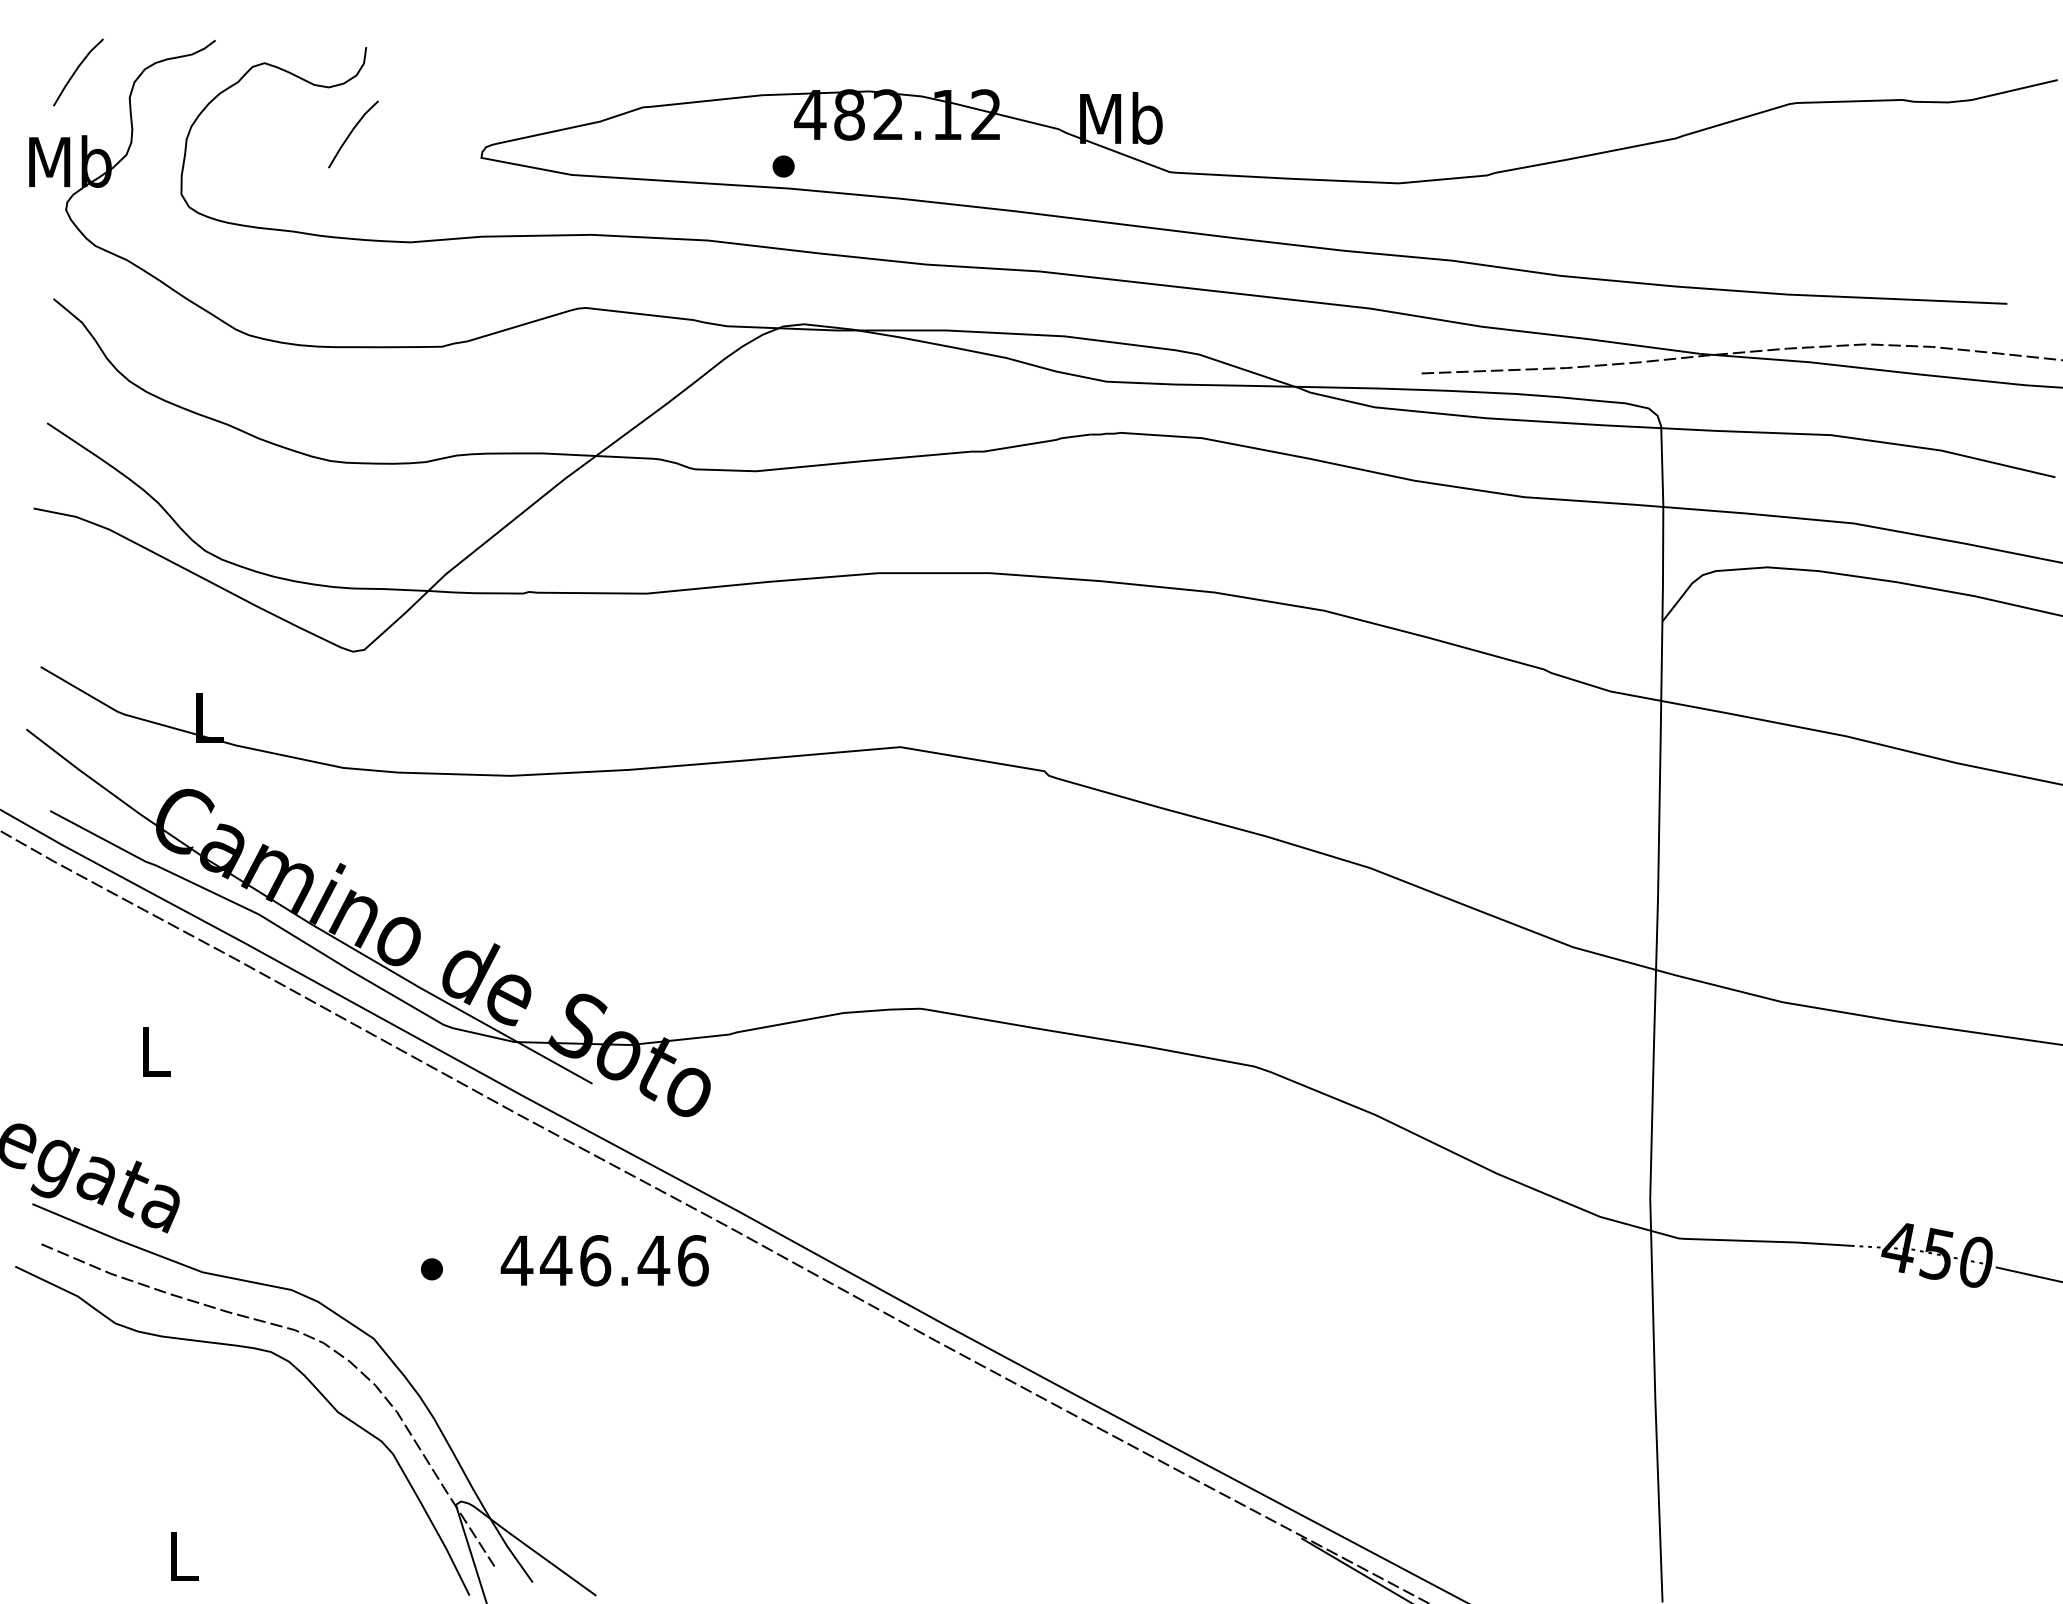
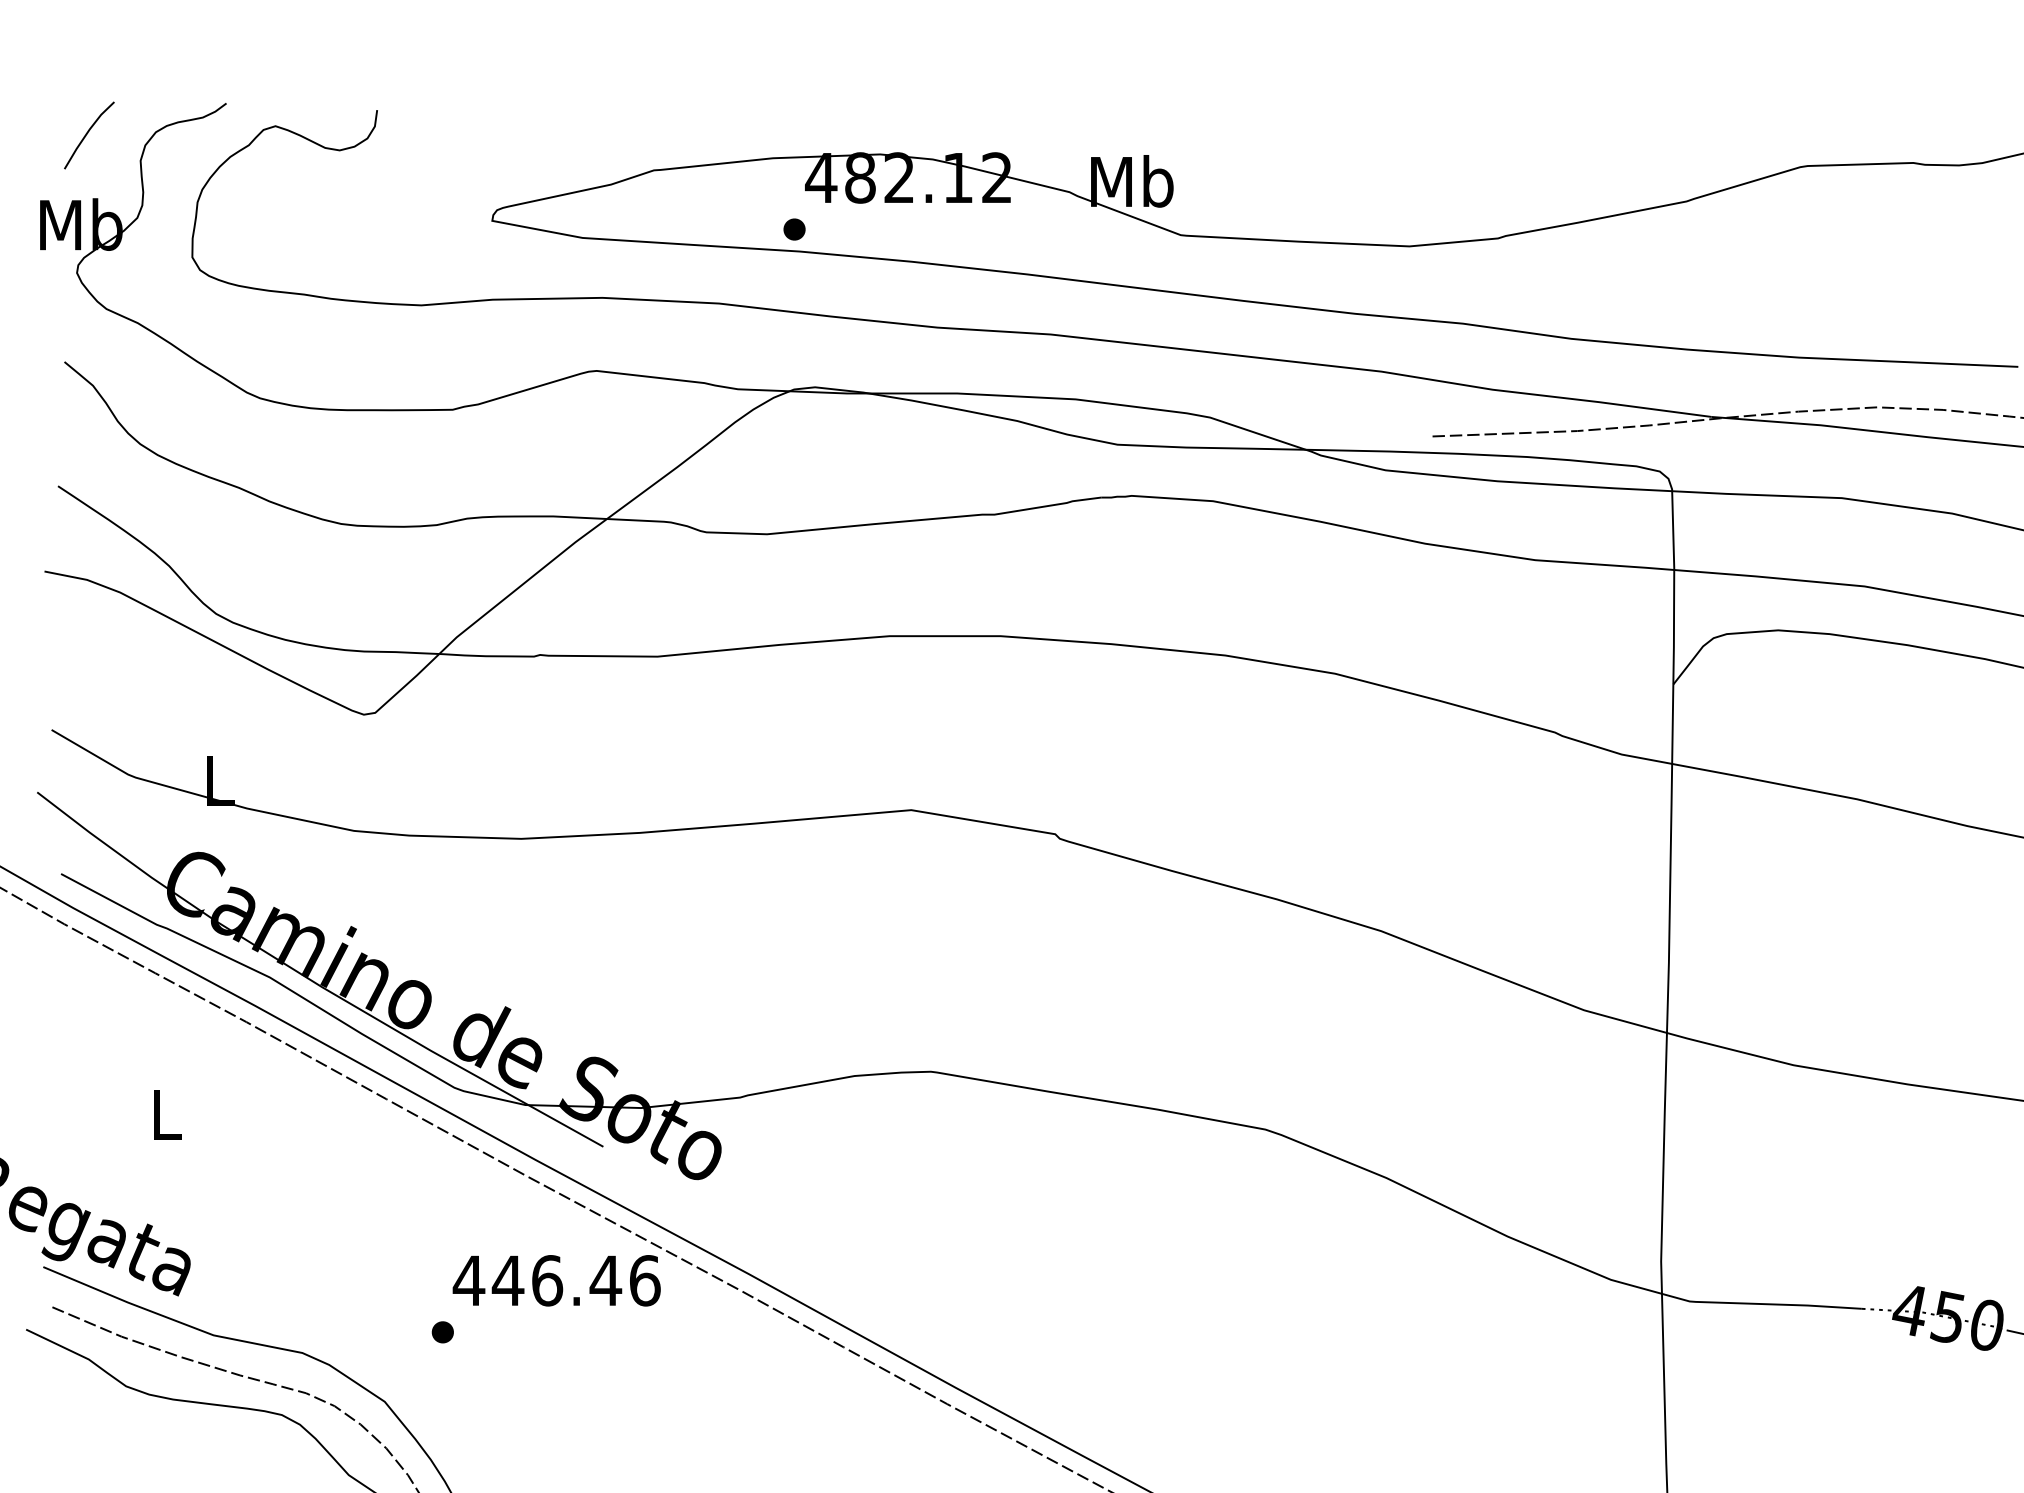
line: (352, 132) -> (363, 195), removed
text: (604, 1260) -> (556, 1280), moved

